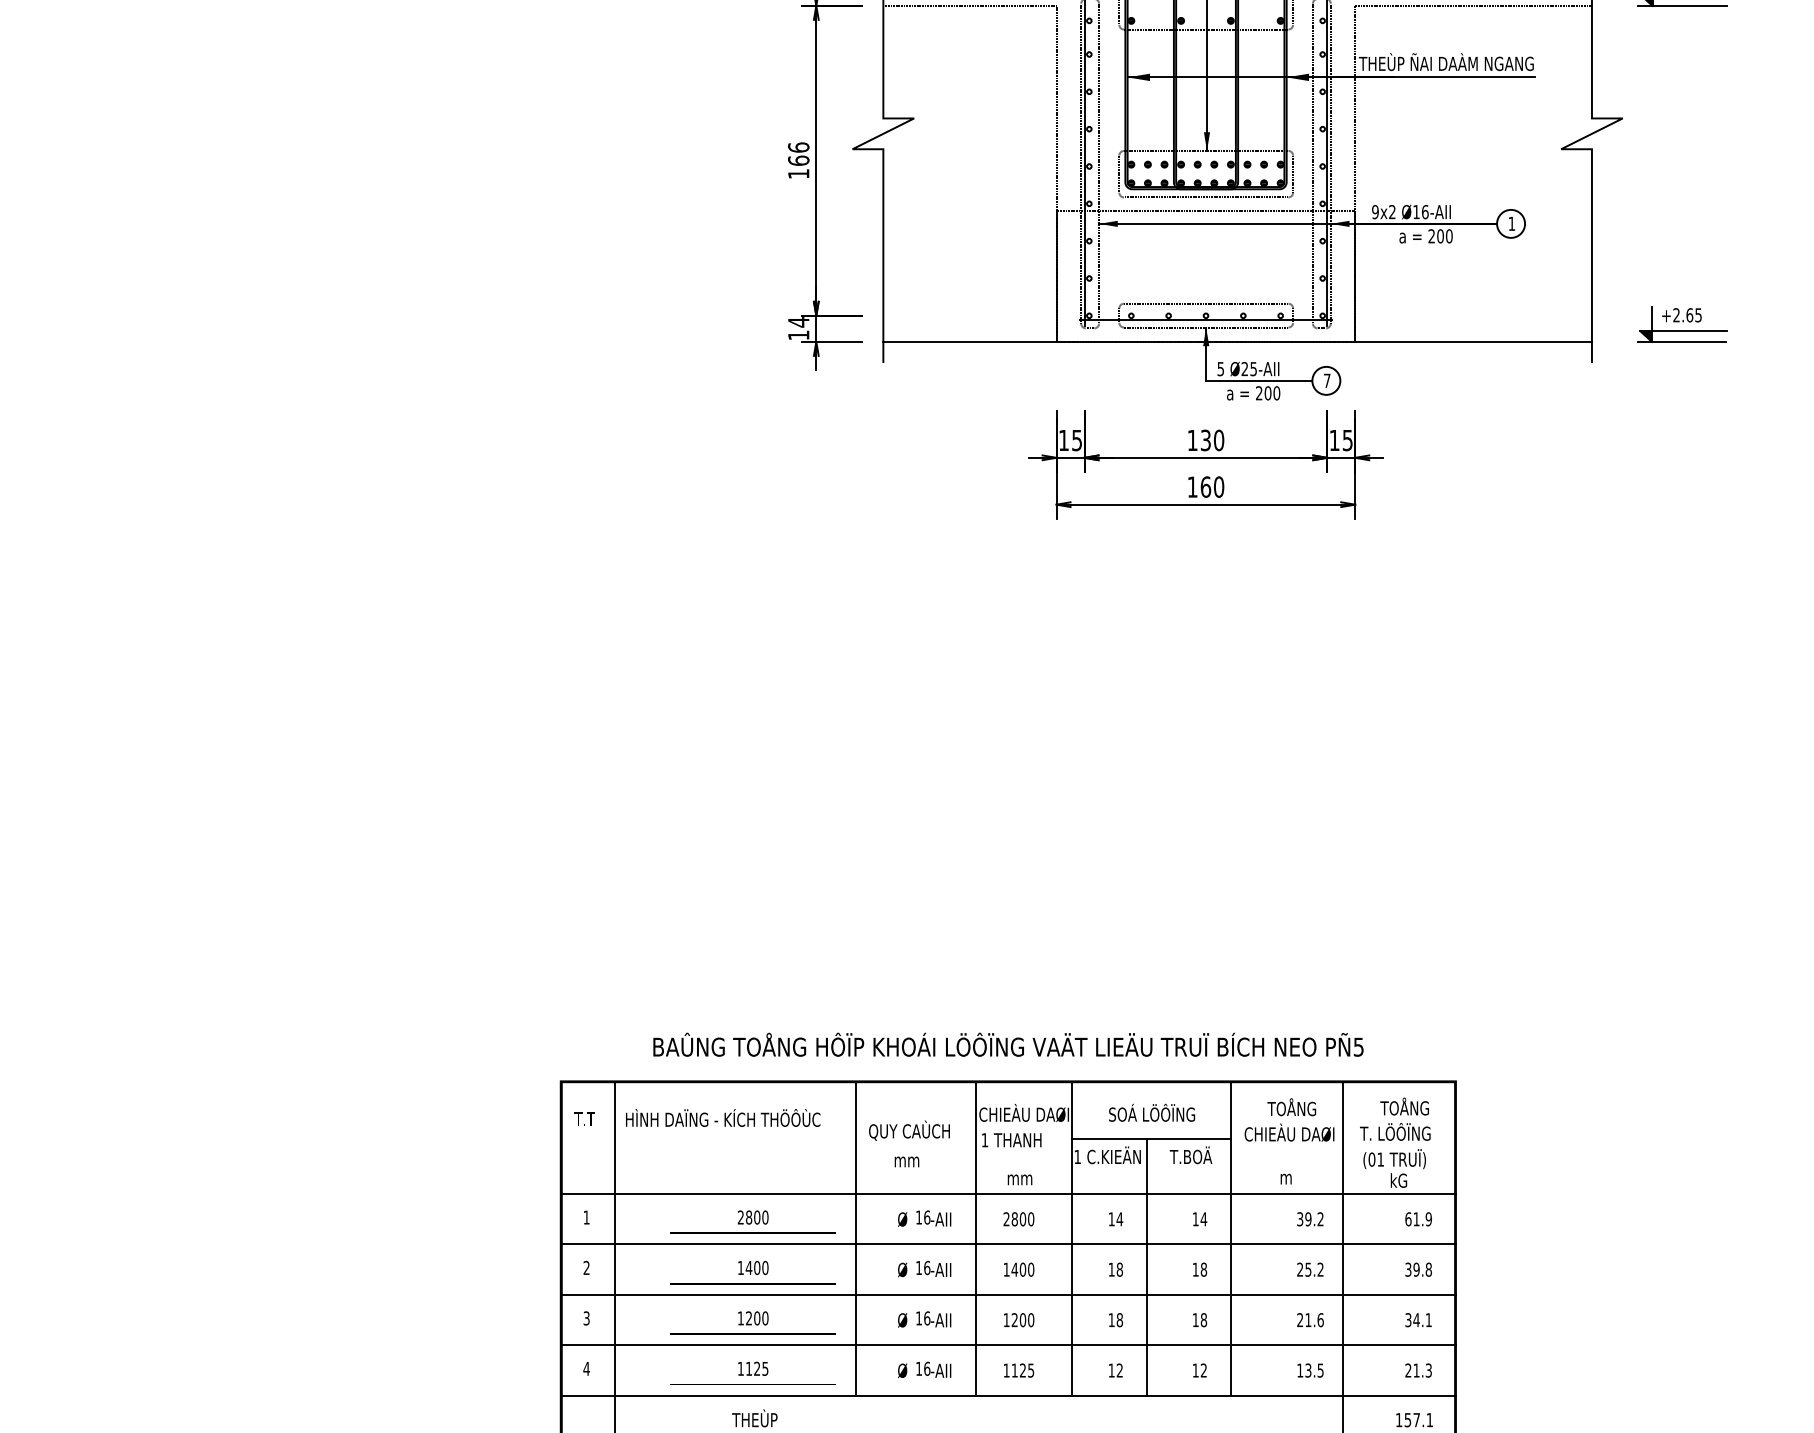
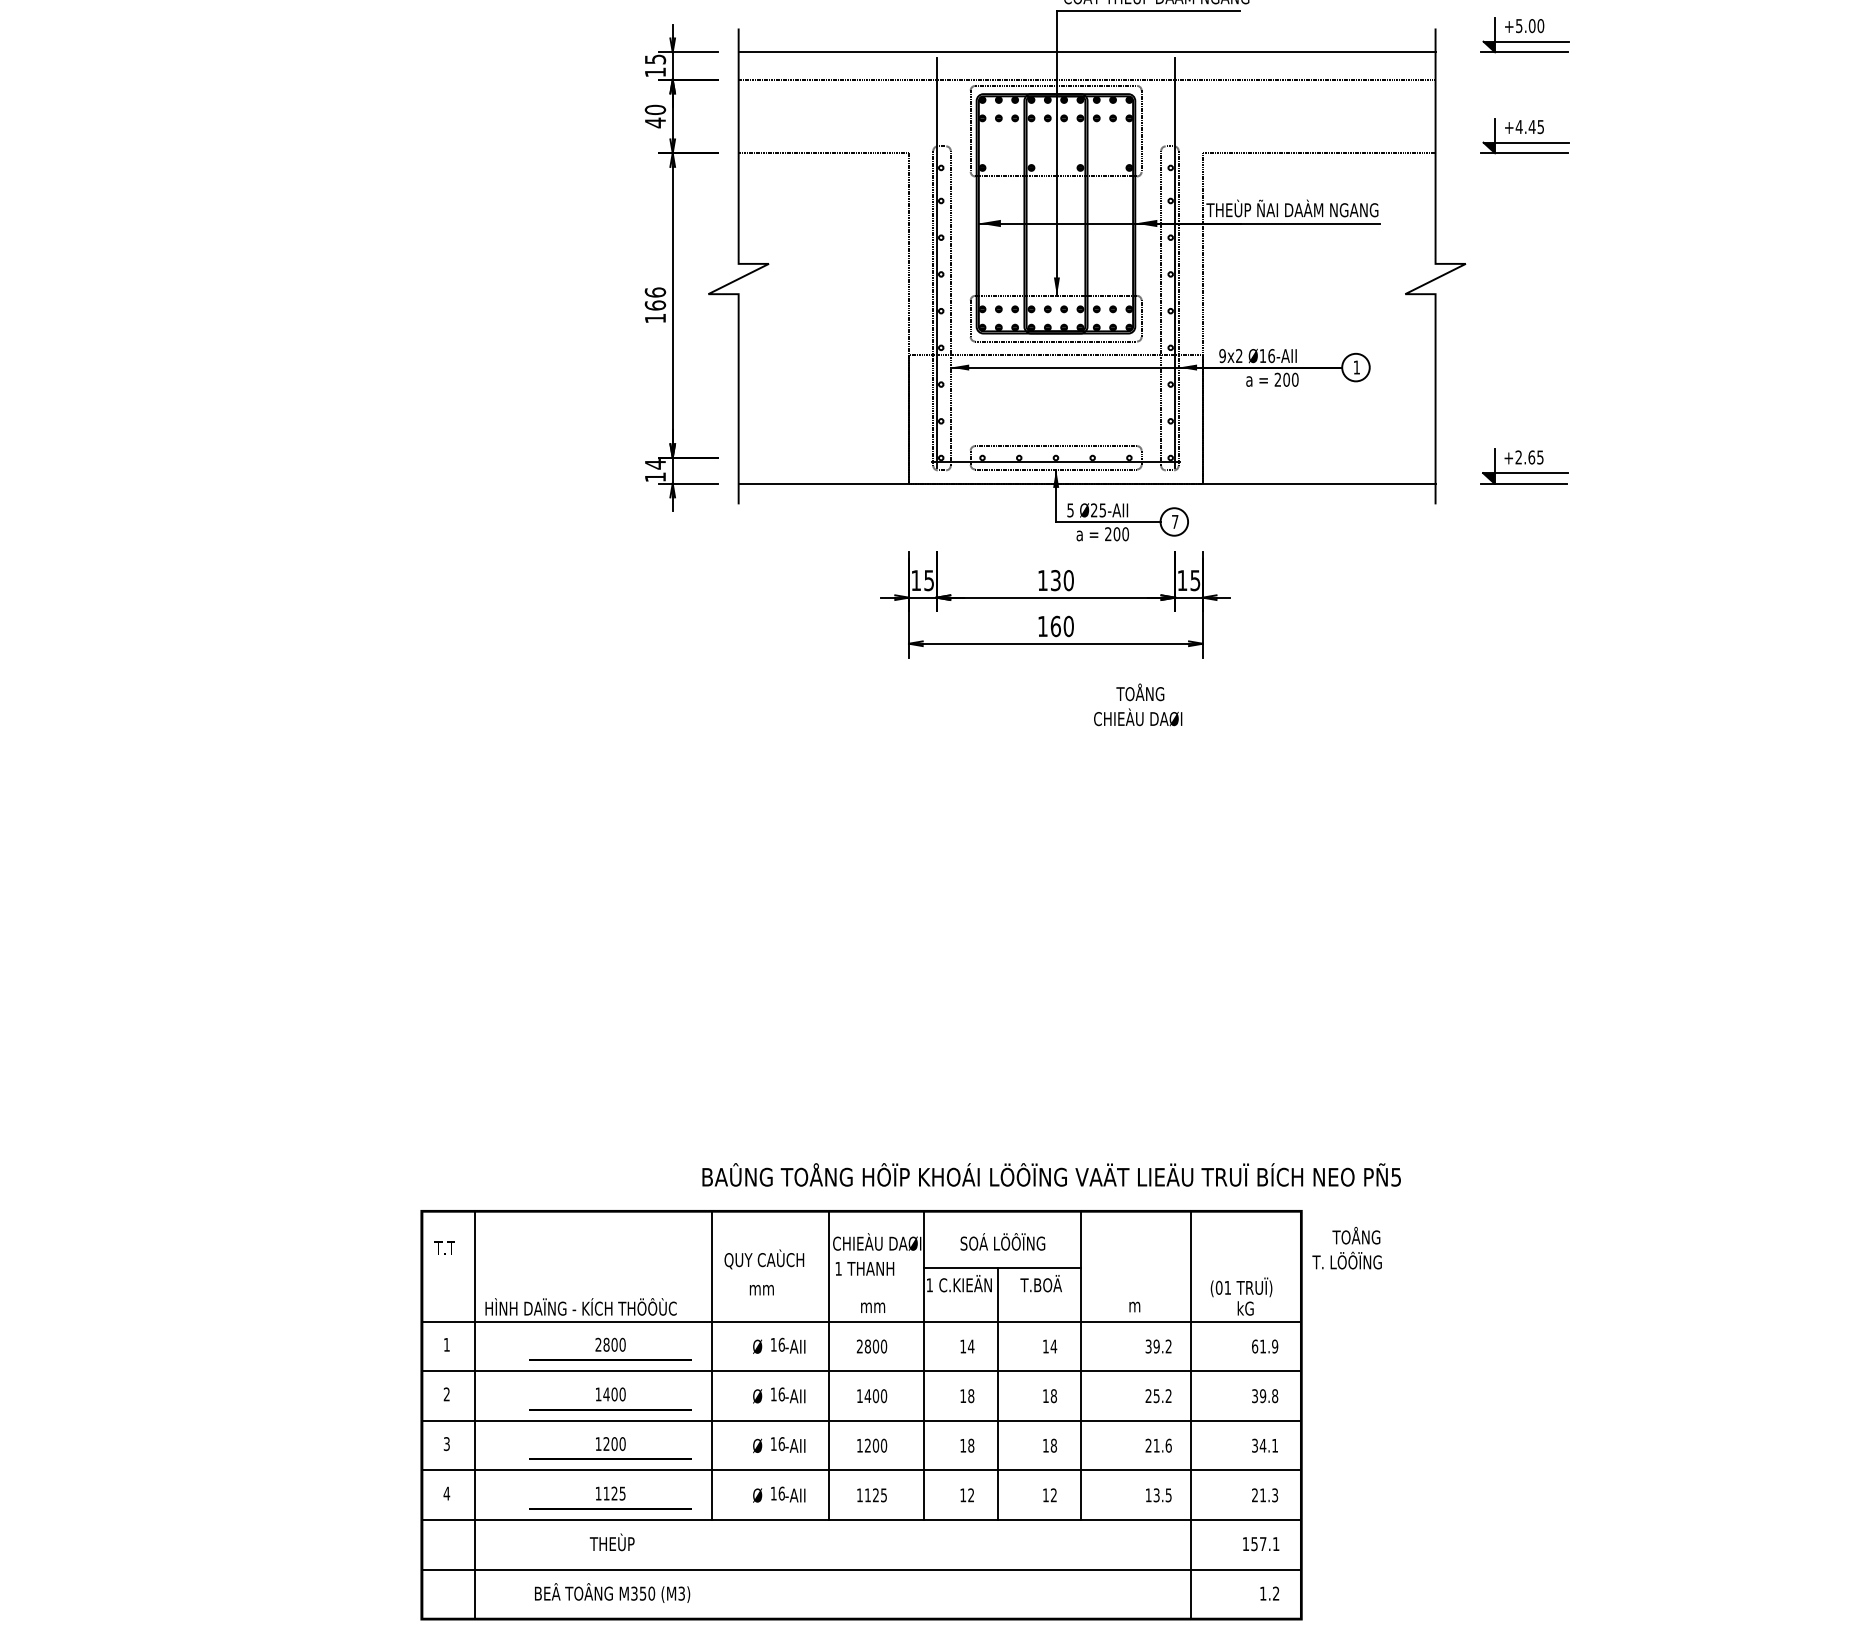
text: (1008, 1044) -> (1051, 1174), moved
text: (722, 1117) -> (580, 1306), moved
text: (1289, 1119) -> (1138, 704), moved
text: (1394, 1119) -> (1346, 1248), moved

